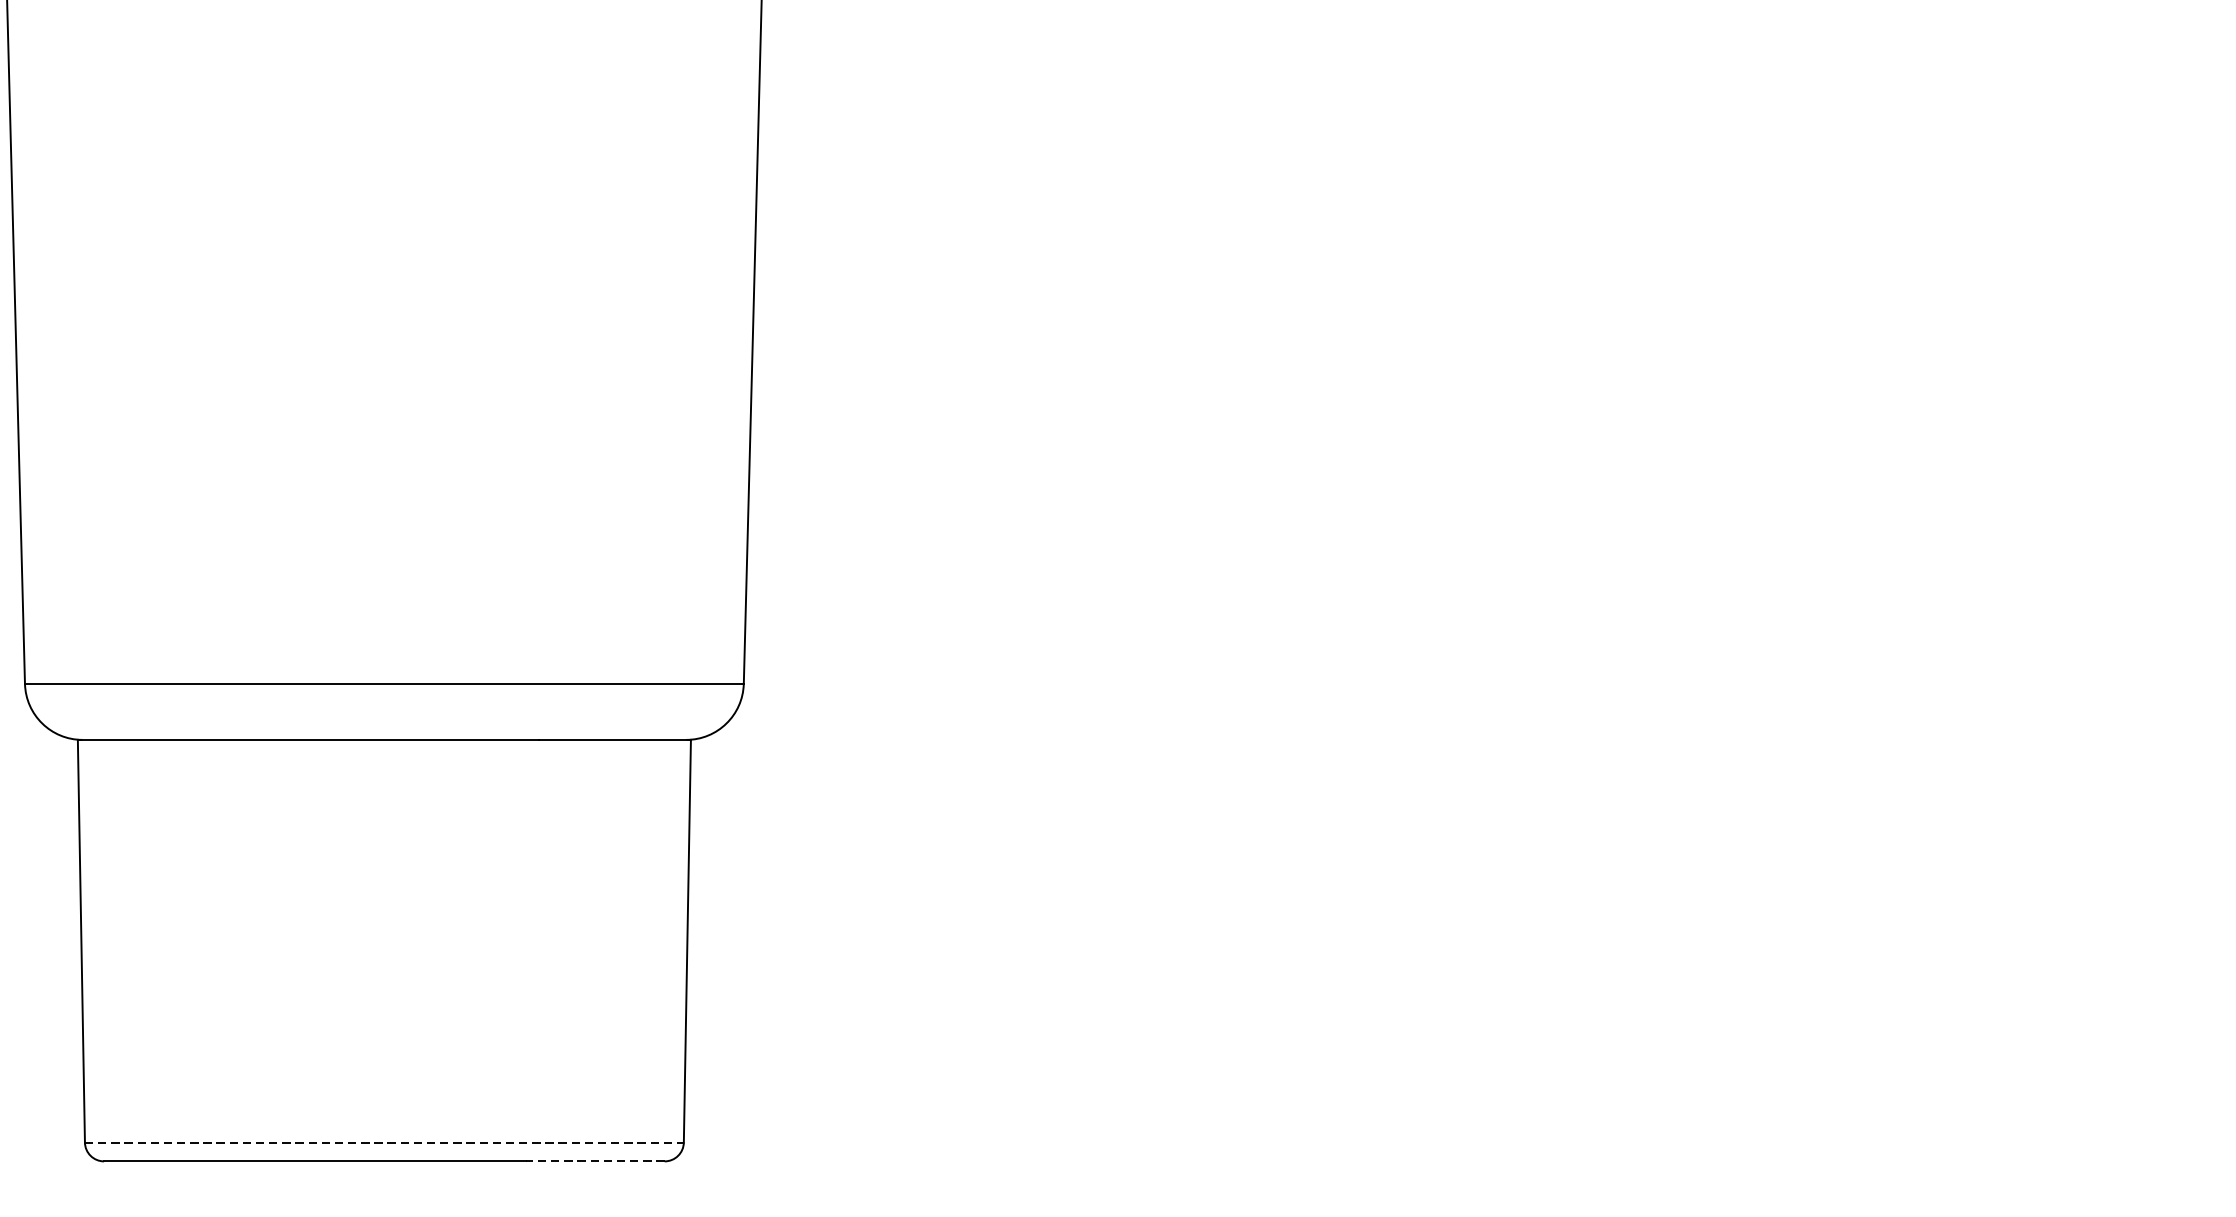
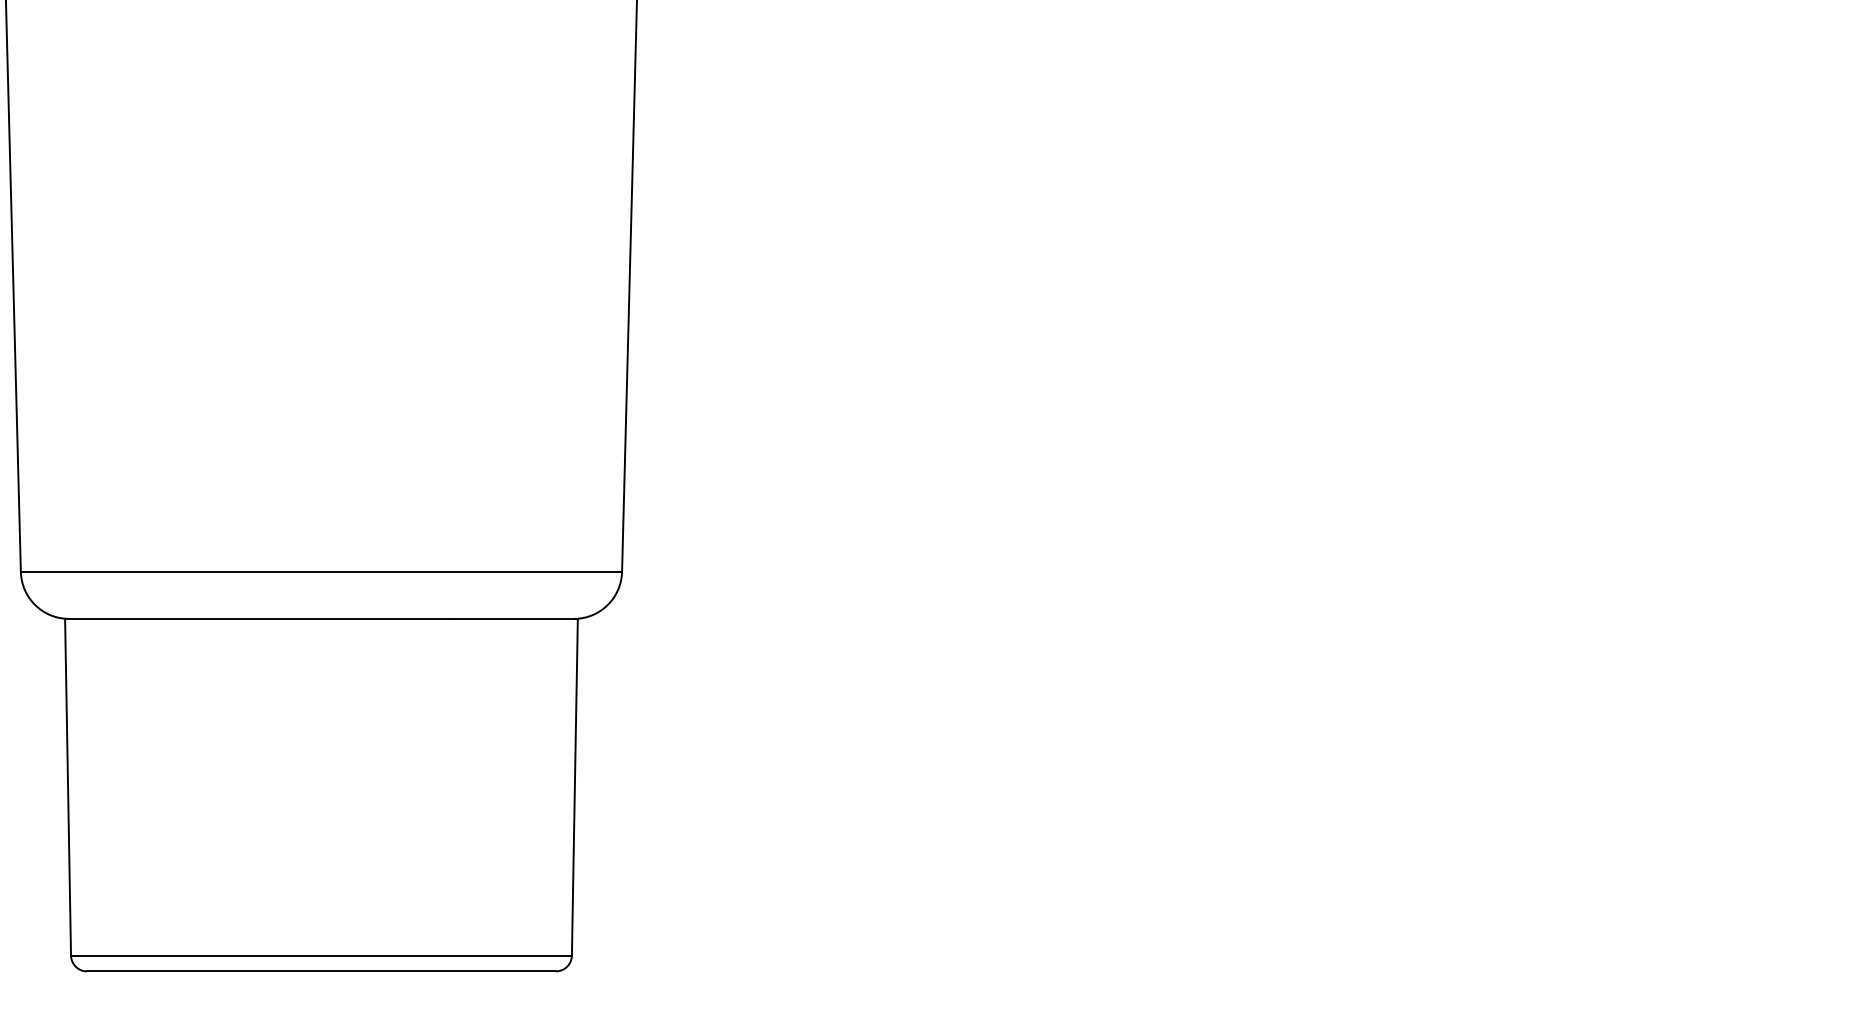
line: (384, 1142) -> (321, 955), dashed -> solid
line: (594, 1161) -> (497, 971), dashed -> solid

